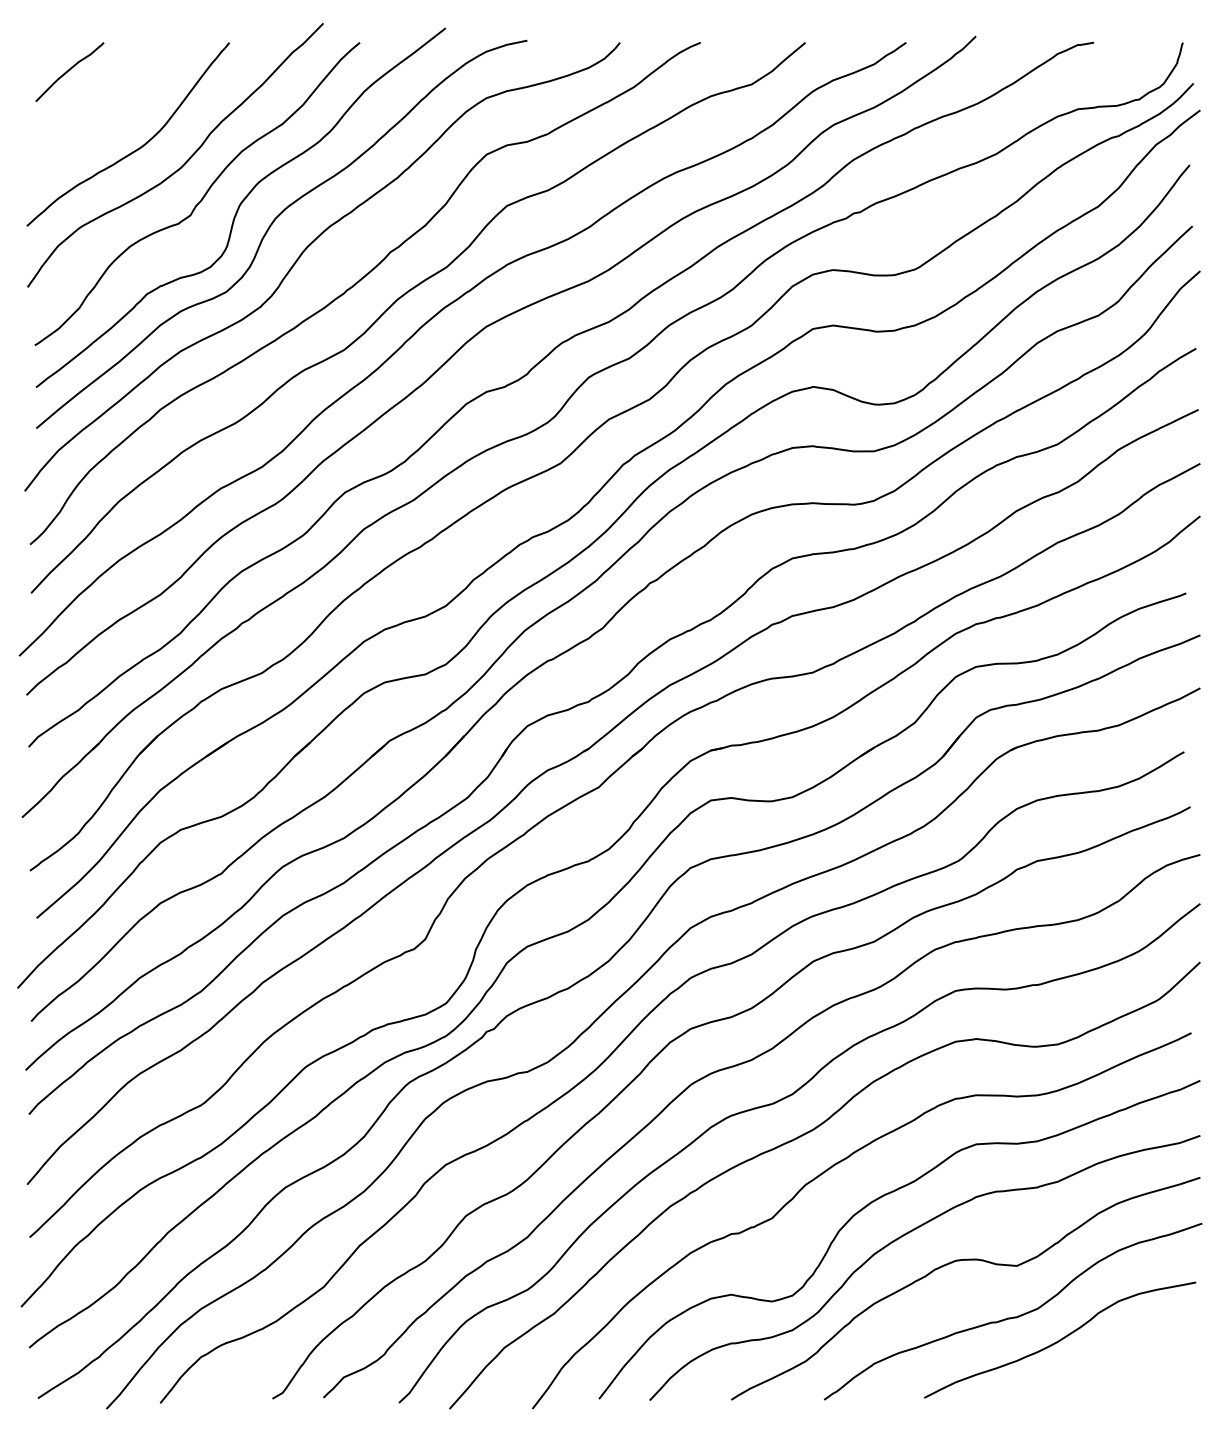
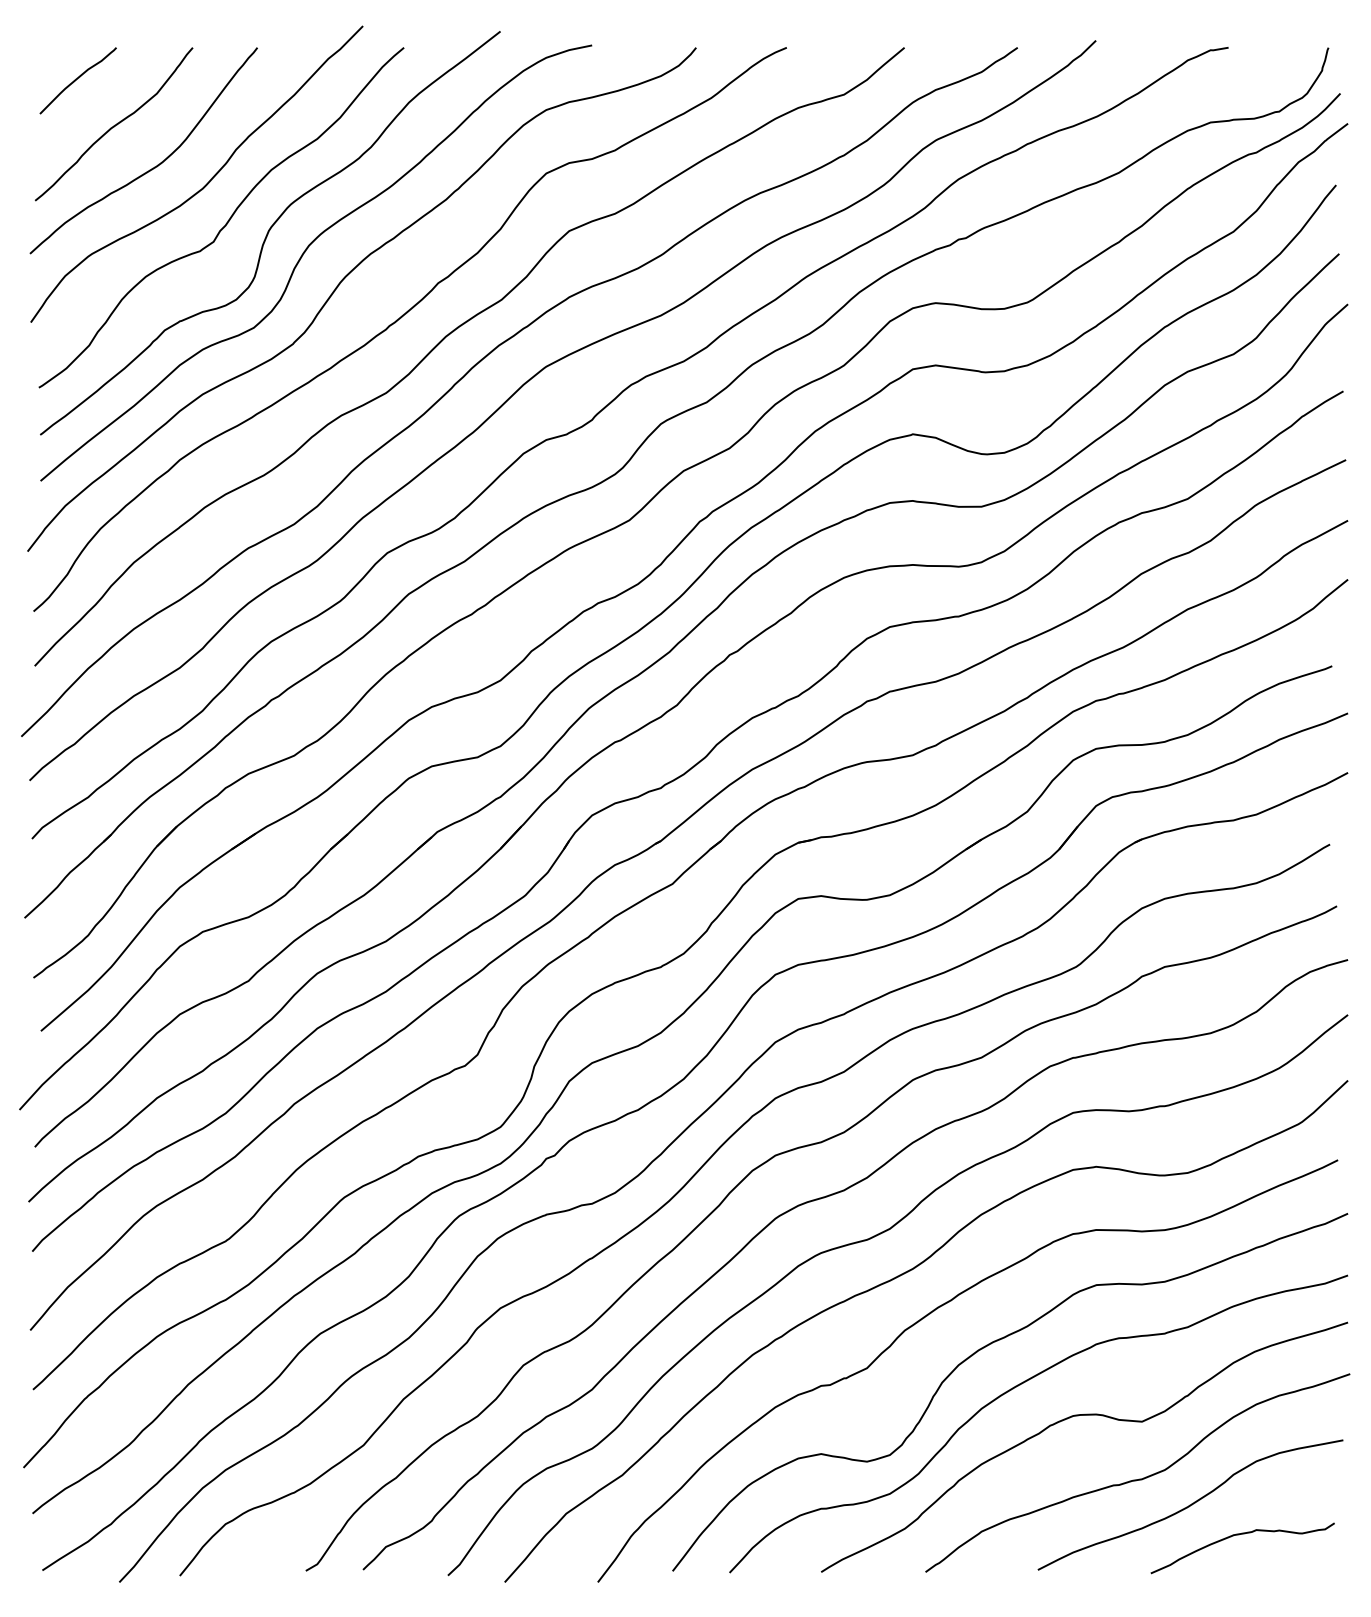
curve: (101, 111) -> (113, 125), added
curve: (1103, 1367) -> (1239, 1535), added

